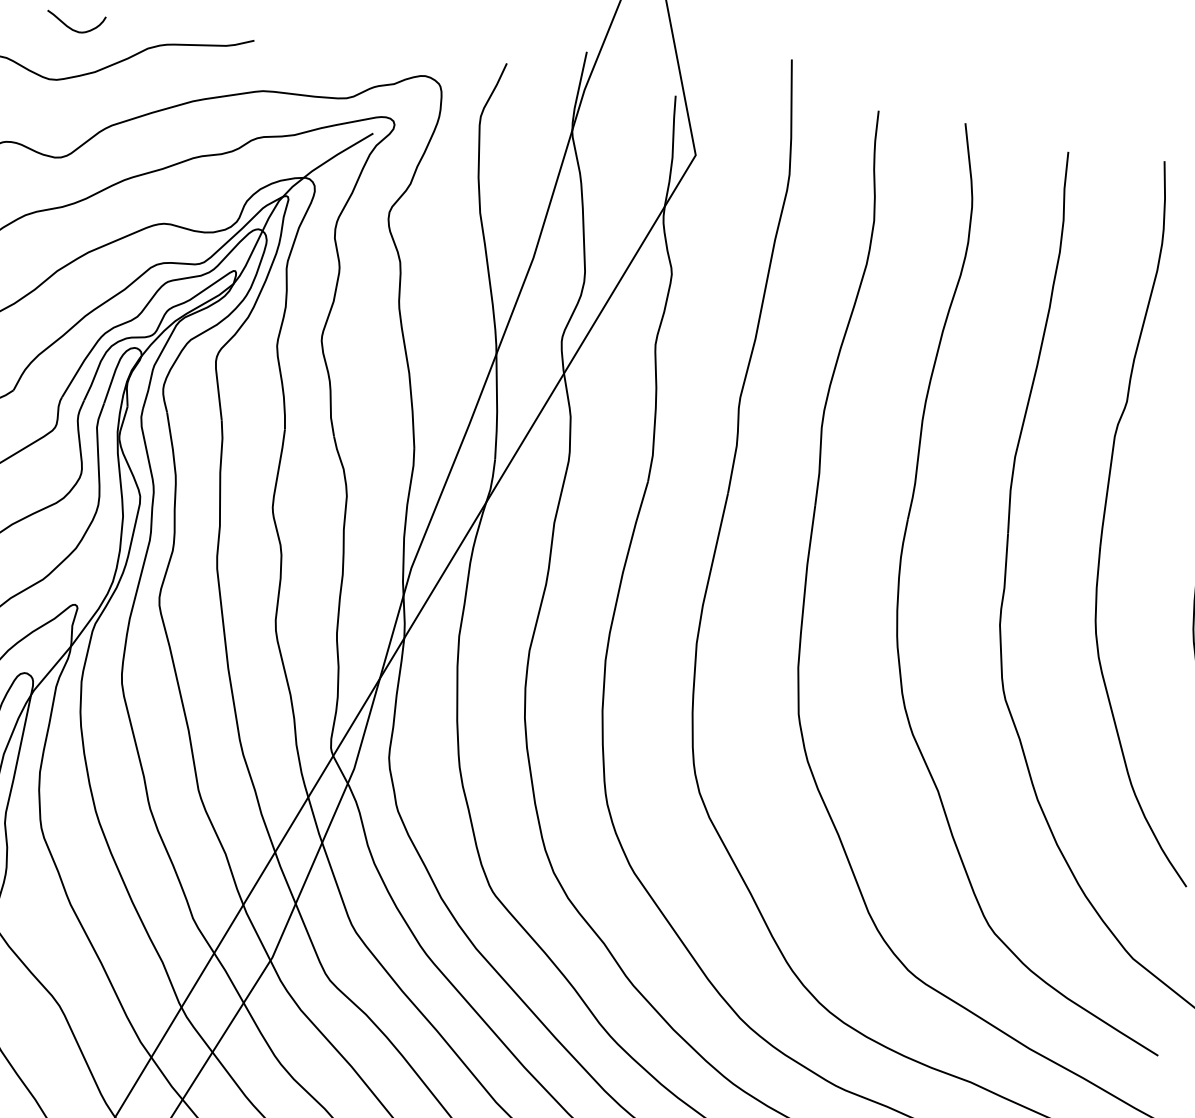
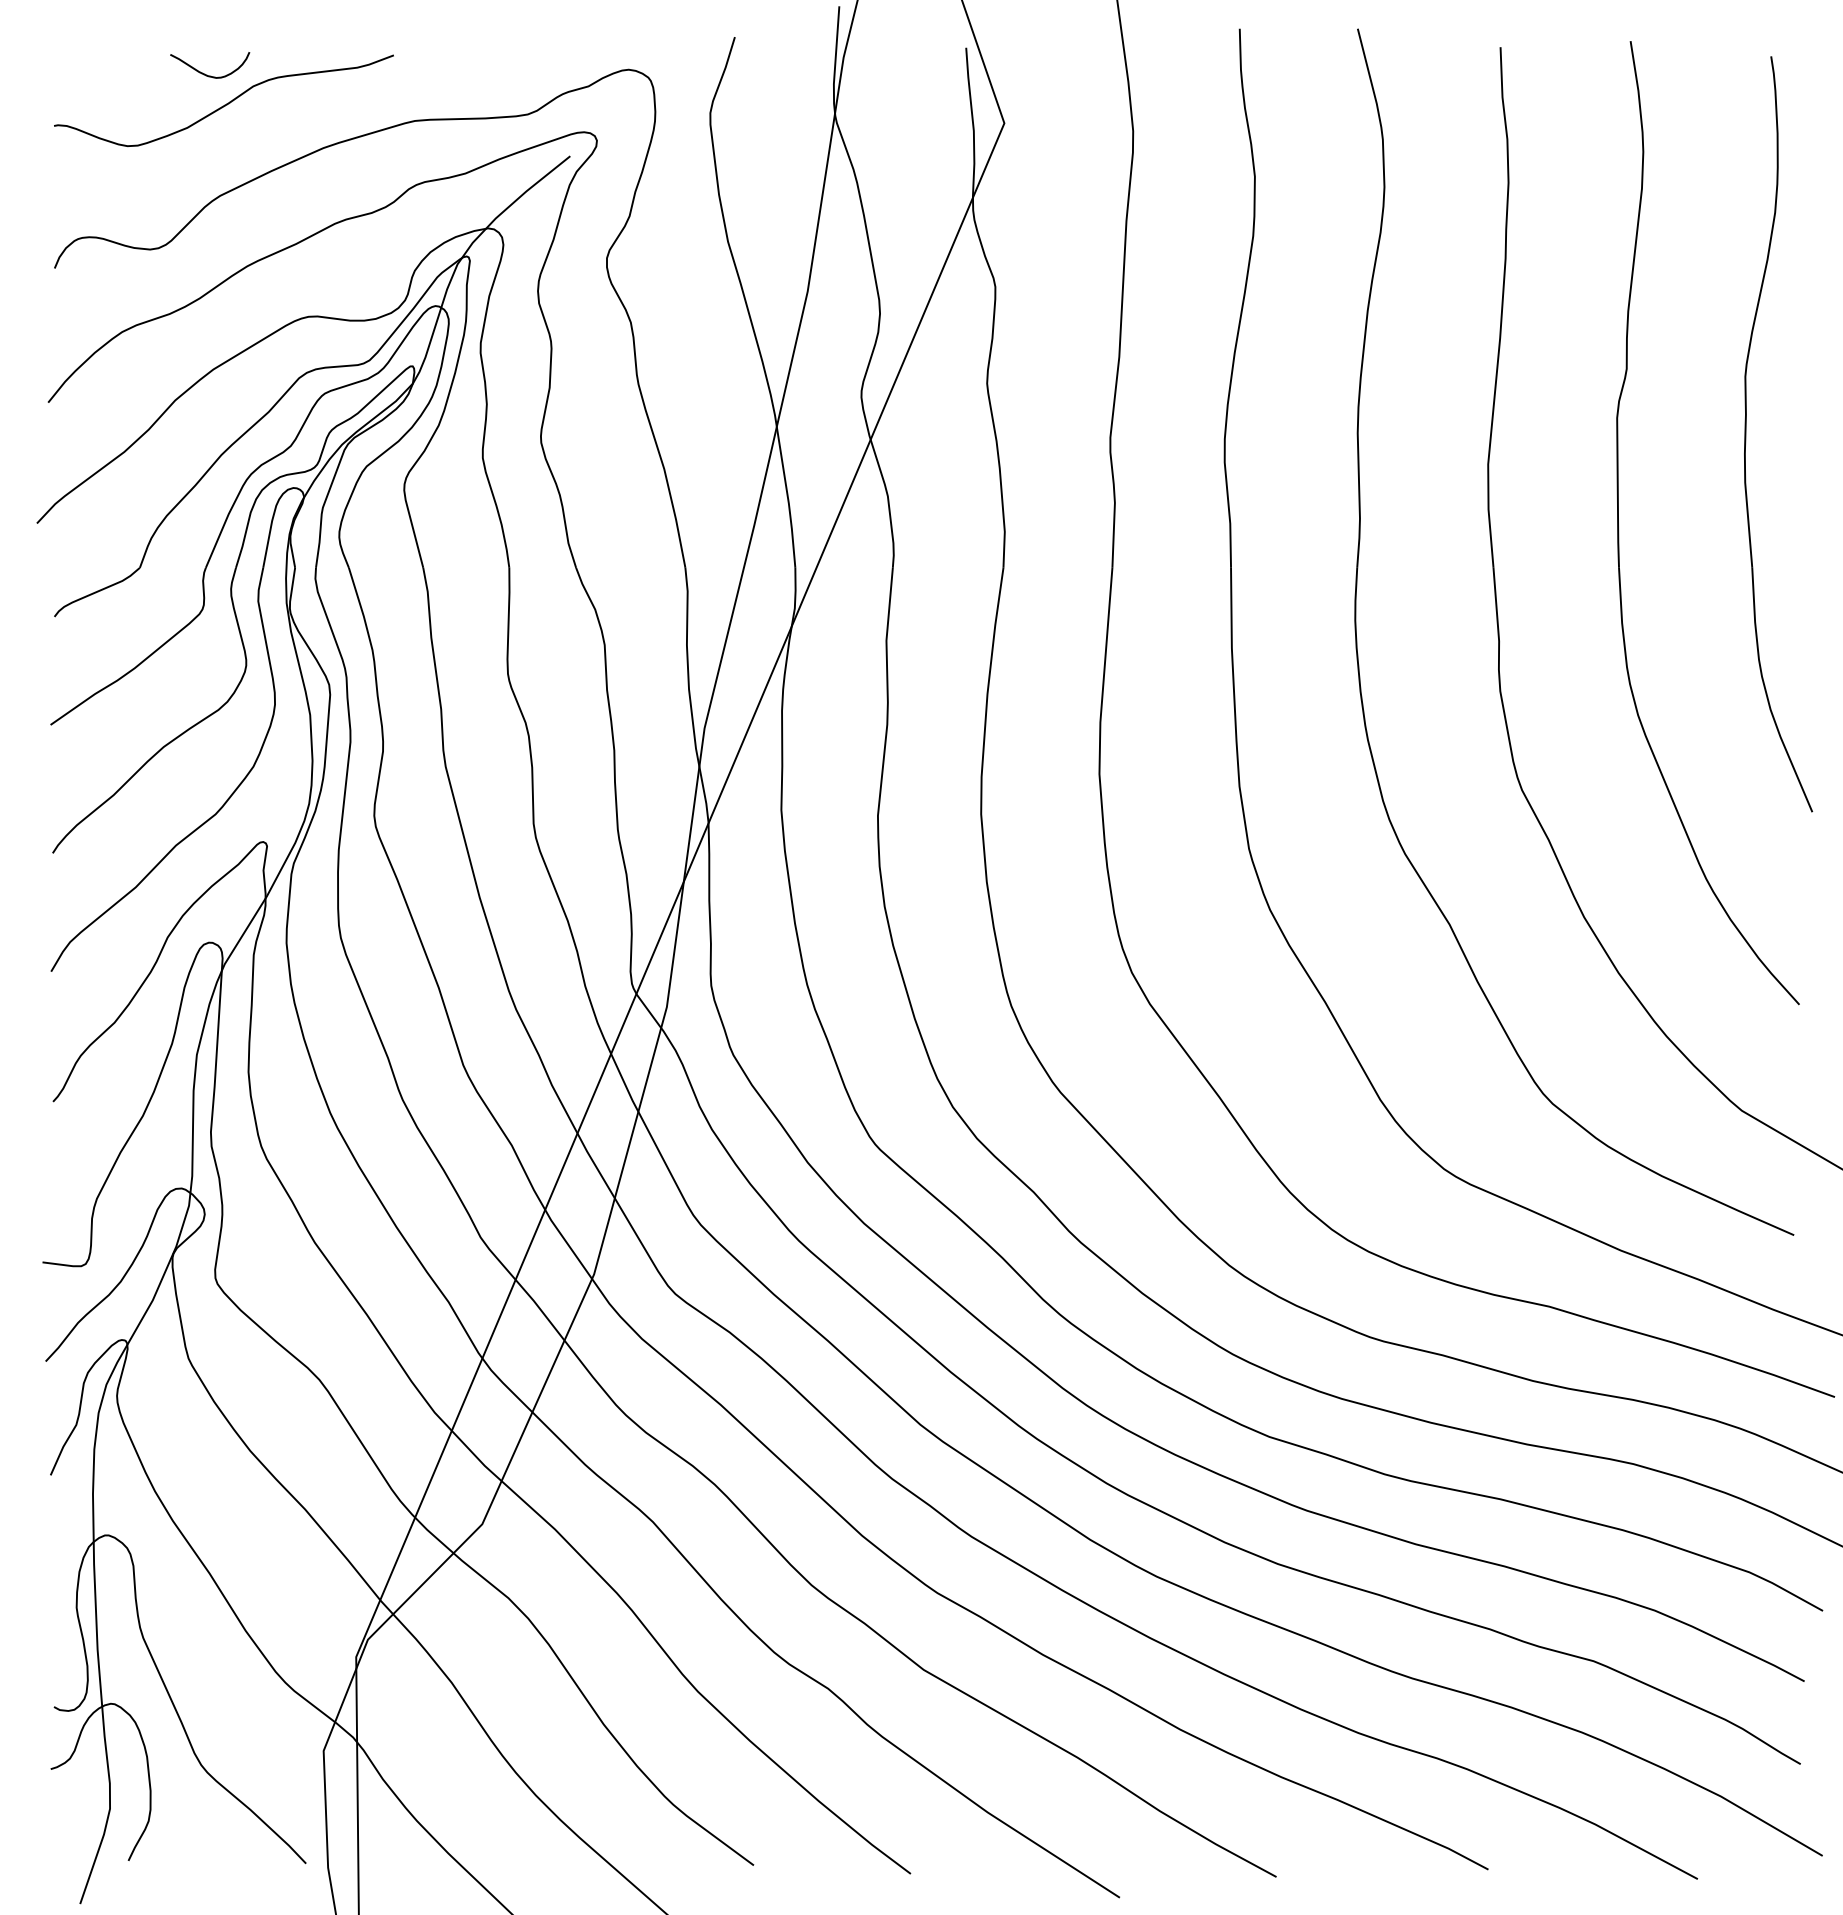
curve: (72, 28) -> (207, 74), moved

